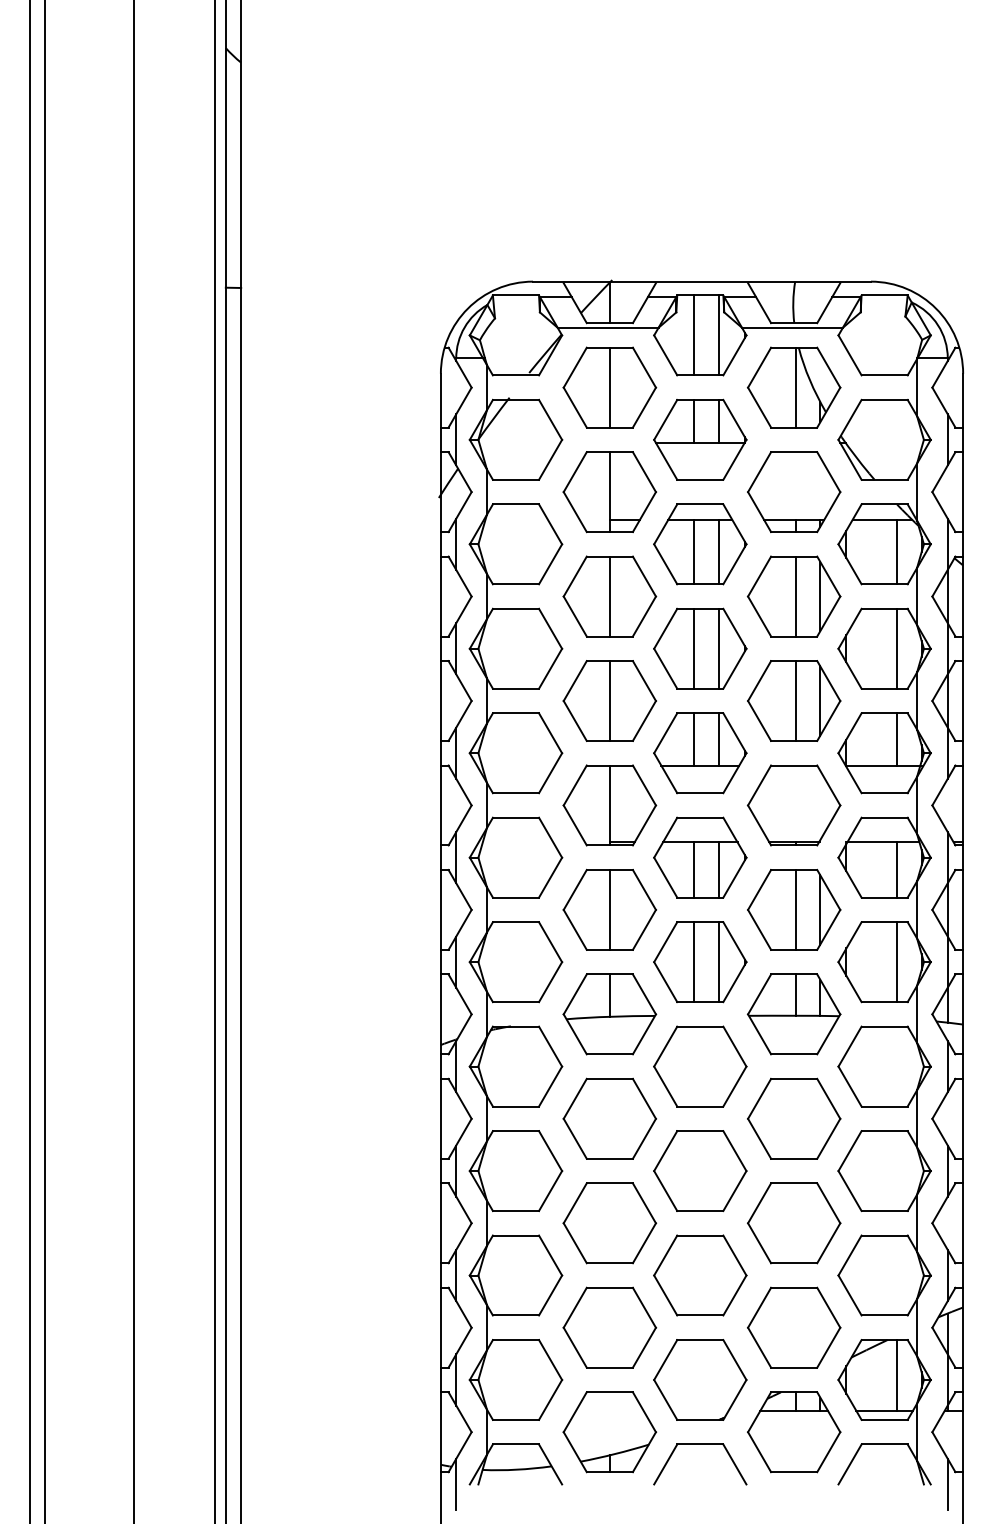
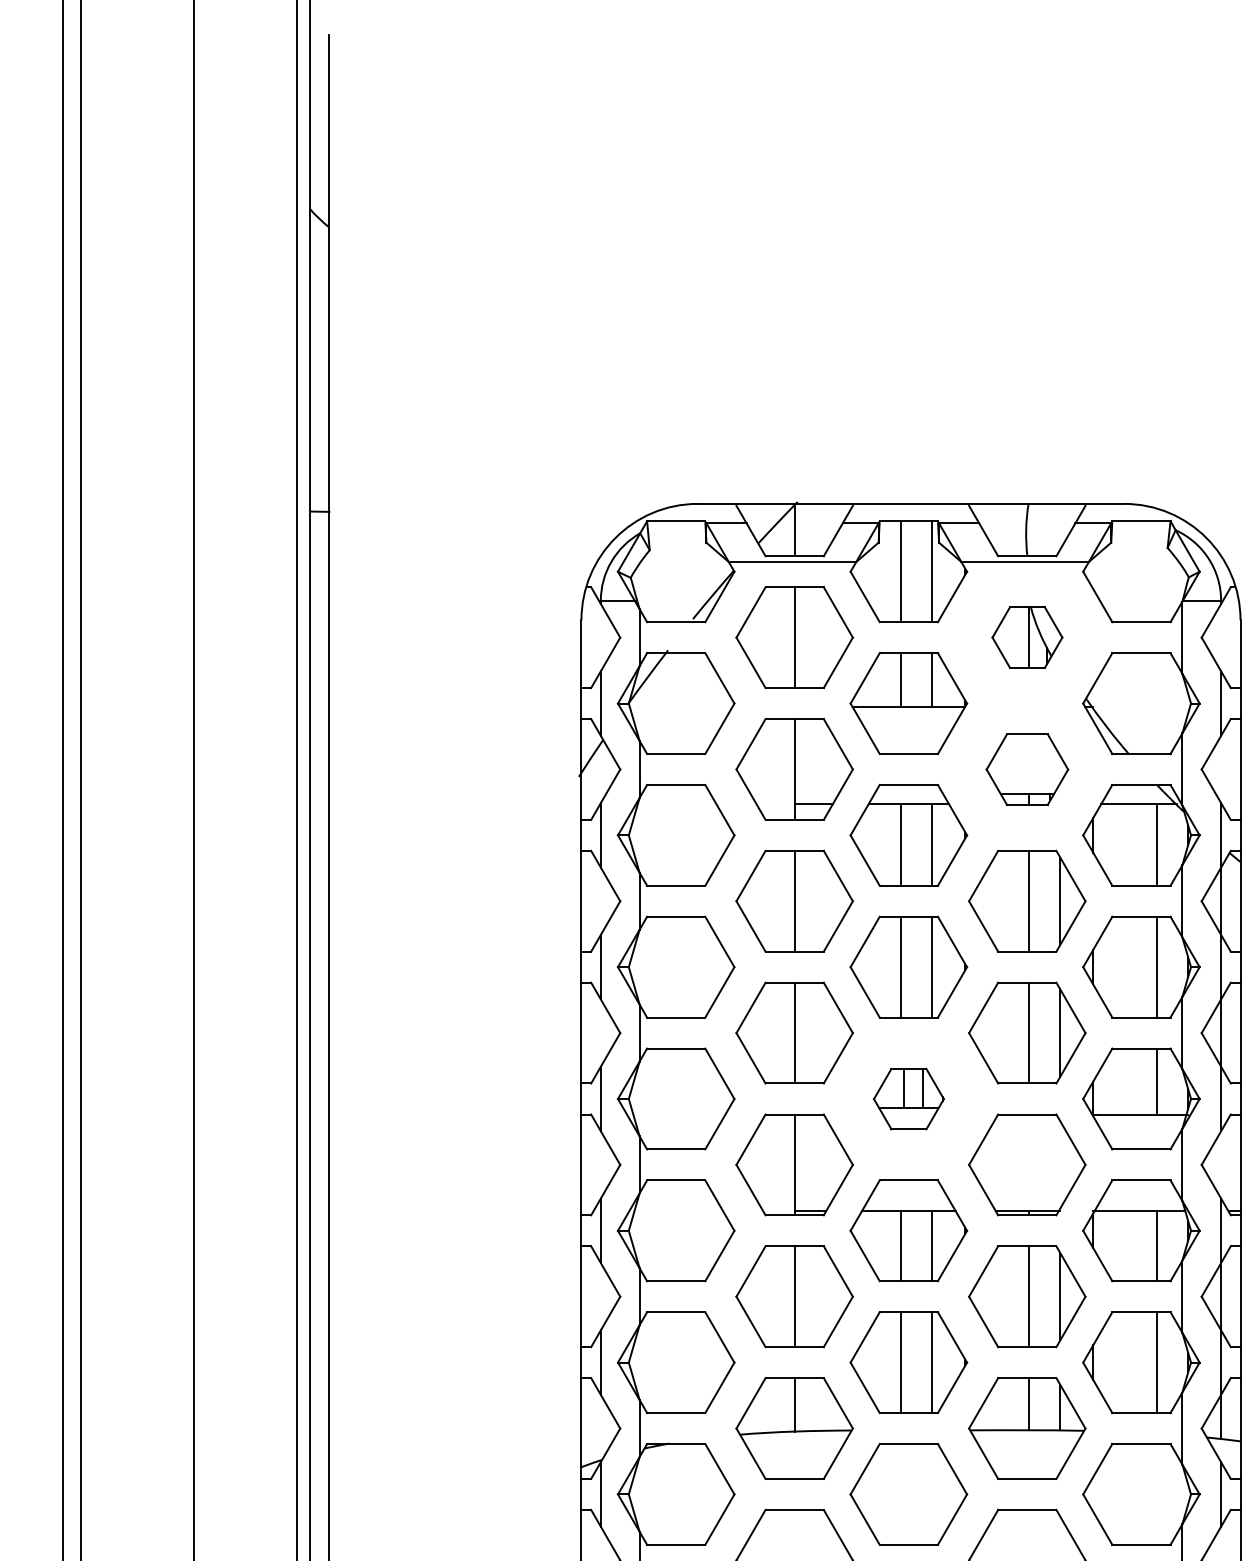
part: (794, 387) -> (1027, 637), size x0.6
part: (794, 492) -> (1027, 769), size x0.7
part: (700, 753) -> (909, 1099), size x0.6

